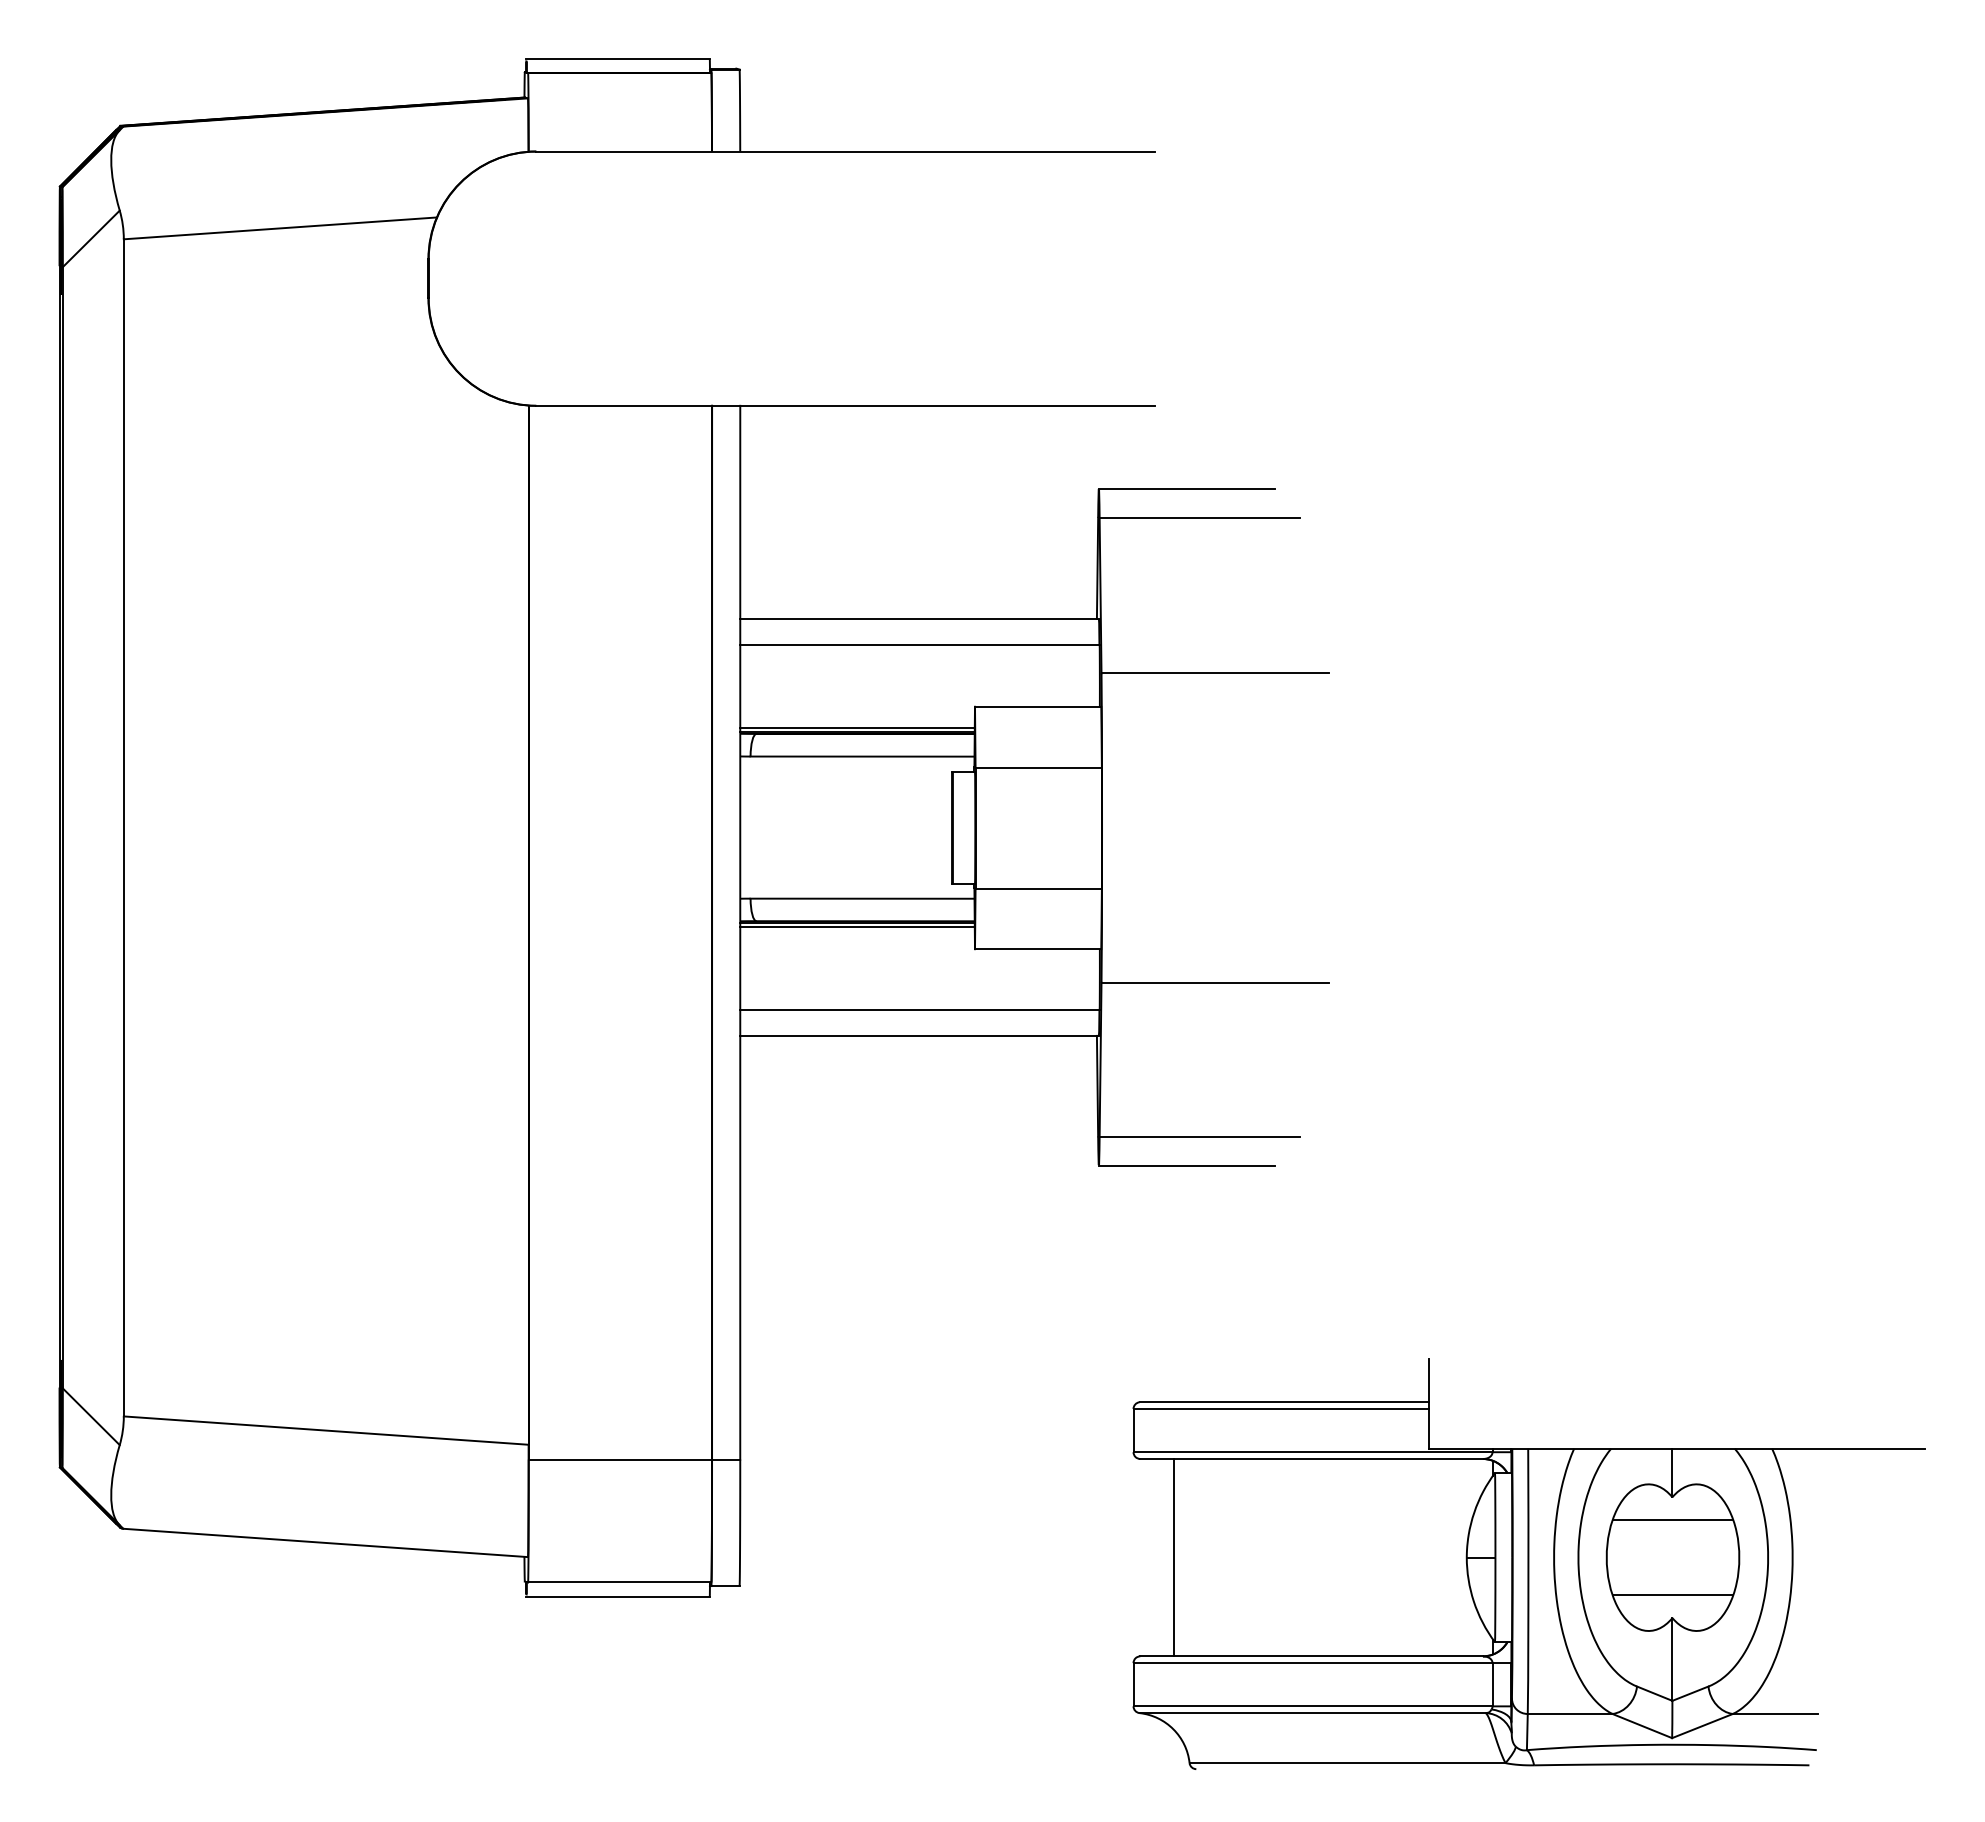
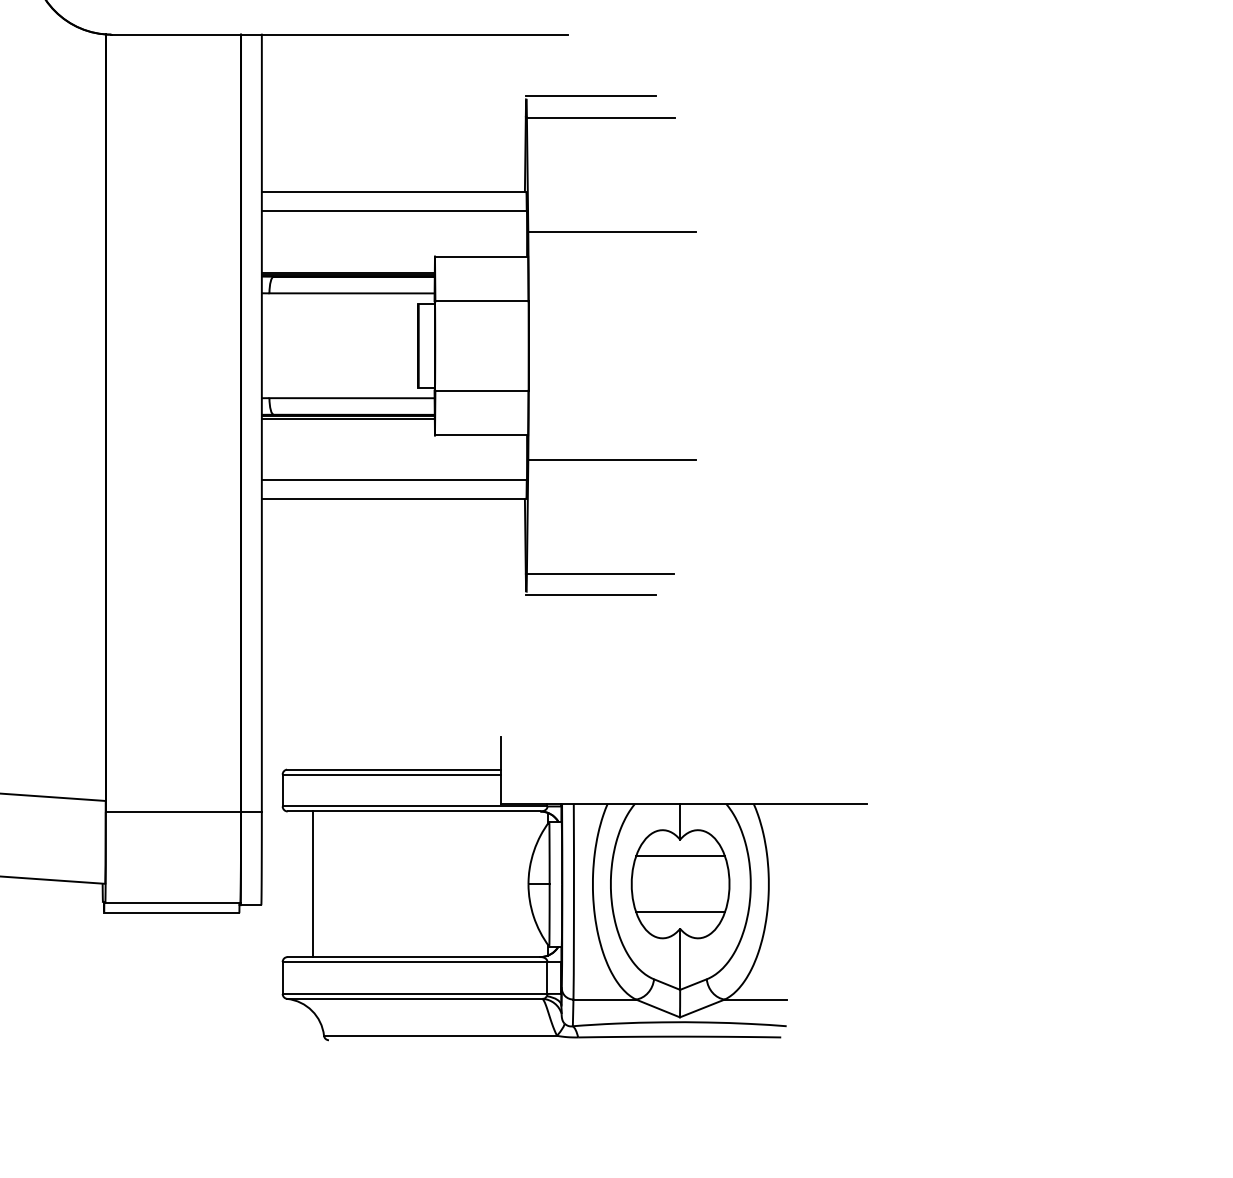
part: (1528, 1563) -> (574, 888), moved

